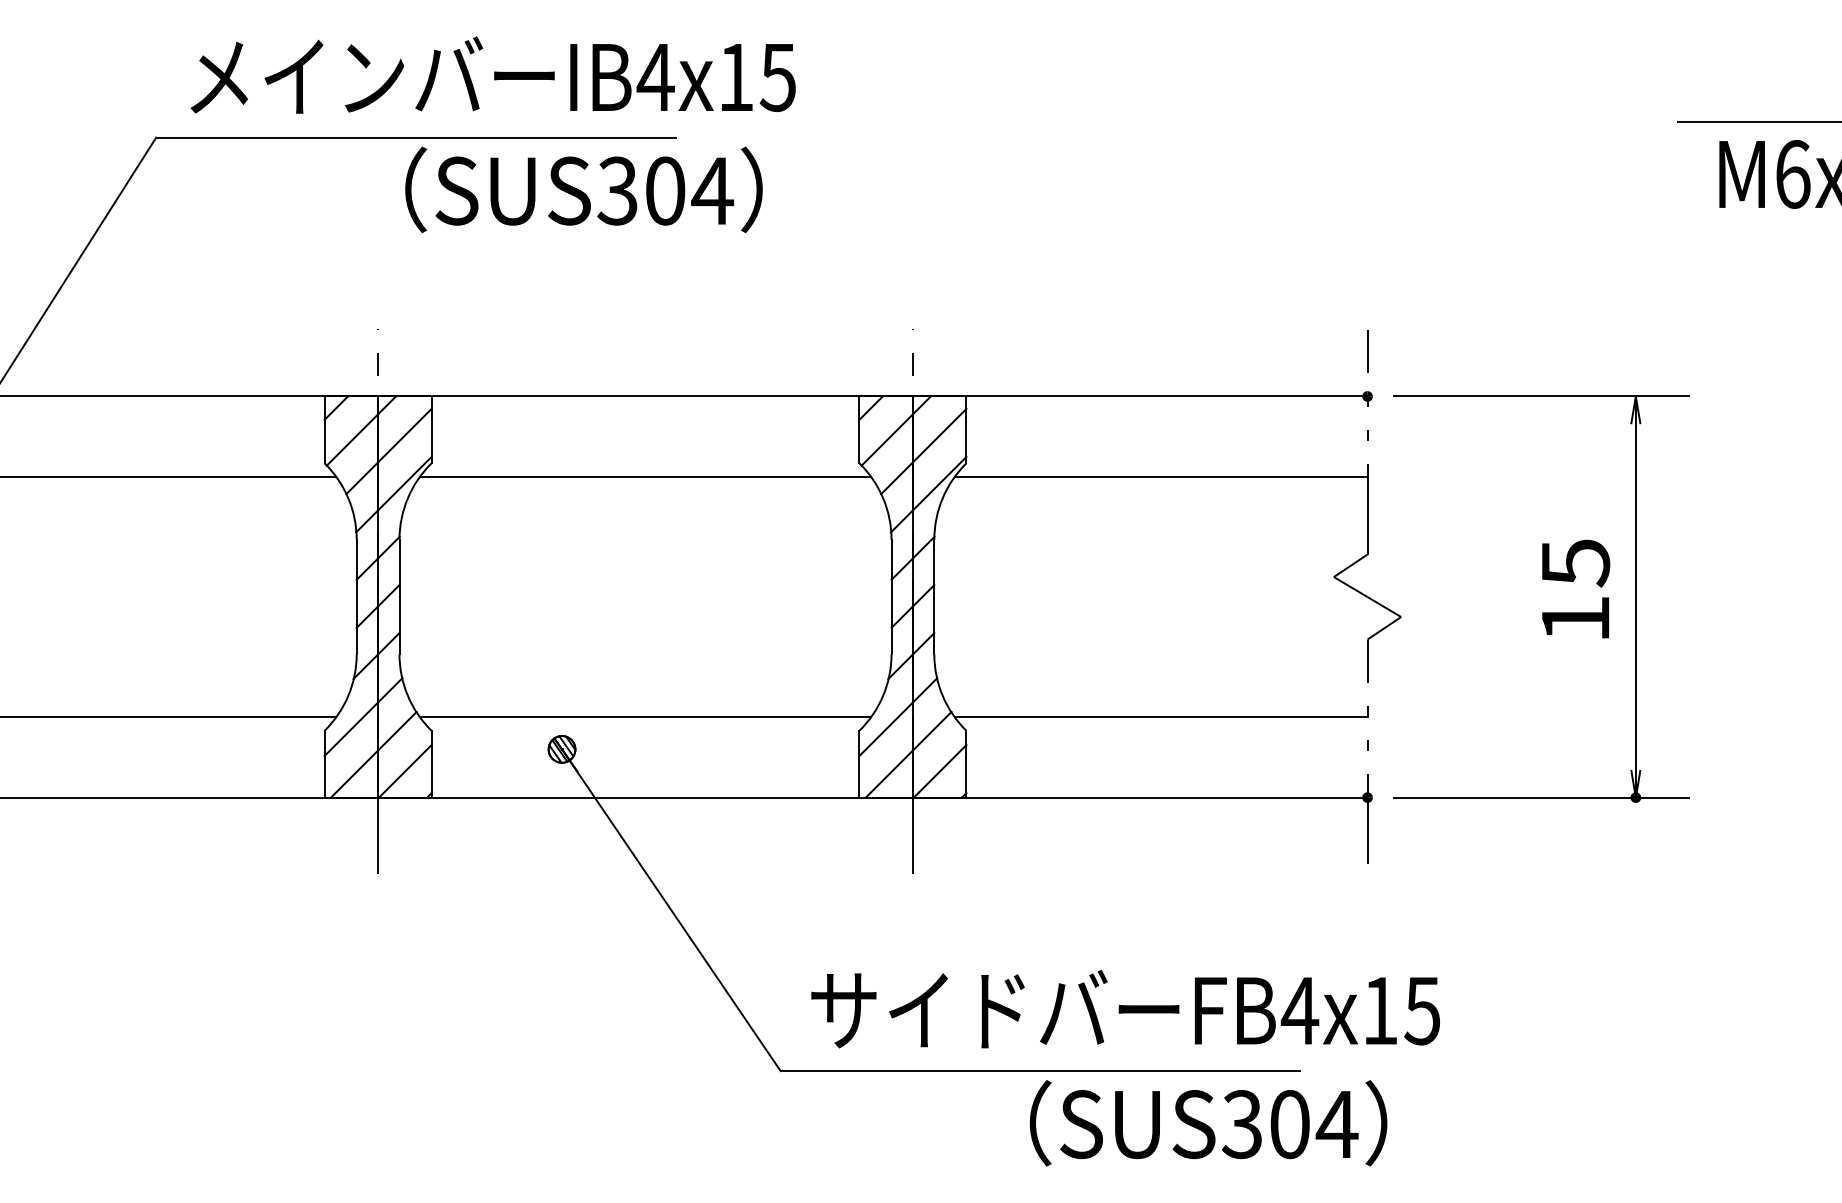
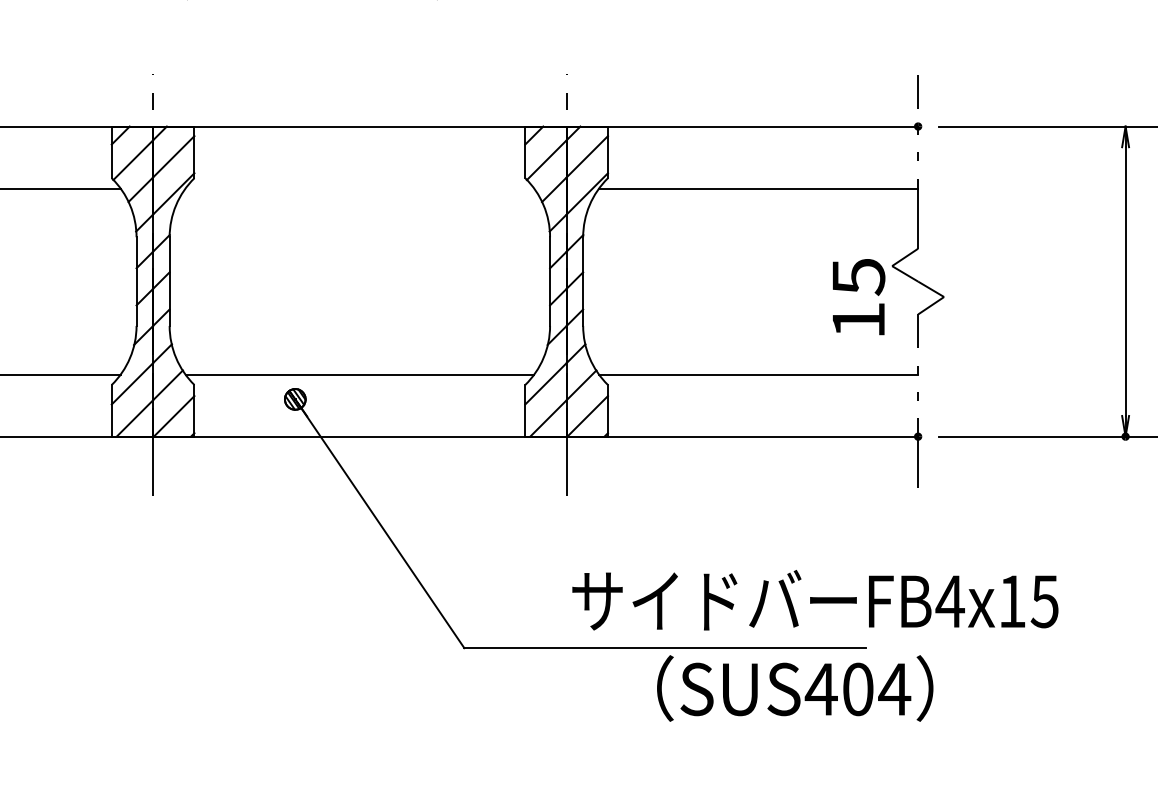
line: (645, 476) -> (359, 188), removed
text: (1576, 588) -> (859, 296), moved
text: (1125, 1008) -> (815, 599), moved
text: (1241, 1124) -> (820, 689), SUS304 -> SUS404

